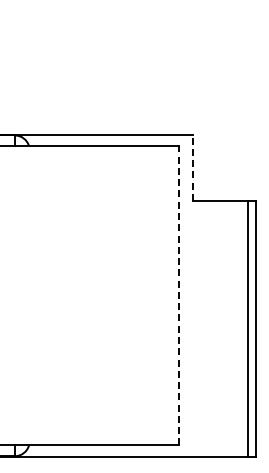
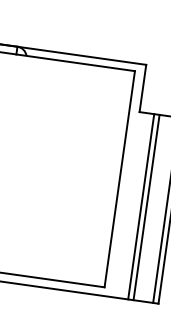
line: (193, 168) -> (143, 88), dashed -> solid
line: (179, 295) -> (120, 179), dashed -> solid
line: (213, 328) -> (141, 206), added
line: (220, 328) -> (146, 207), added

